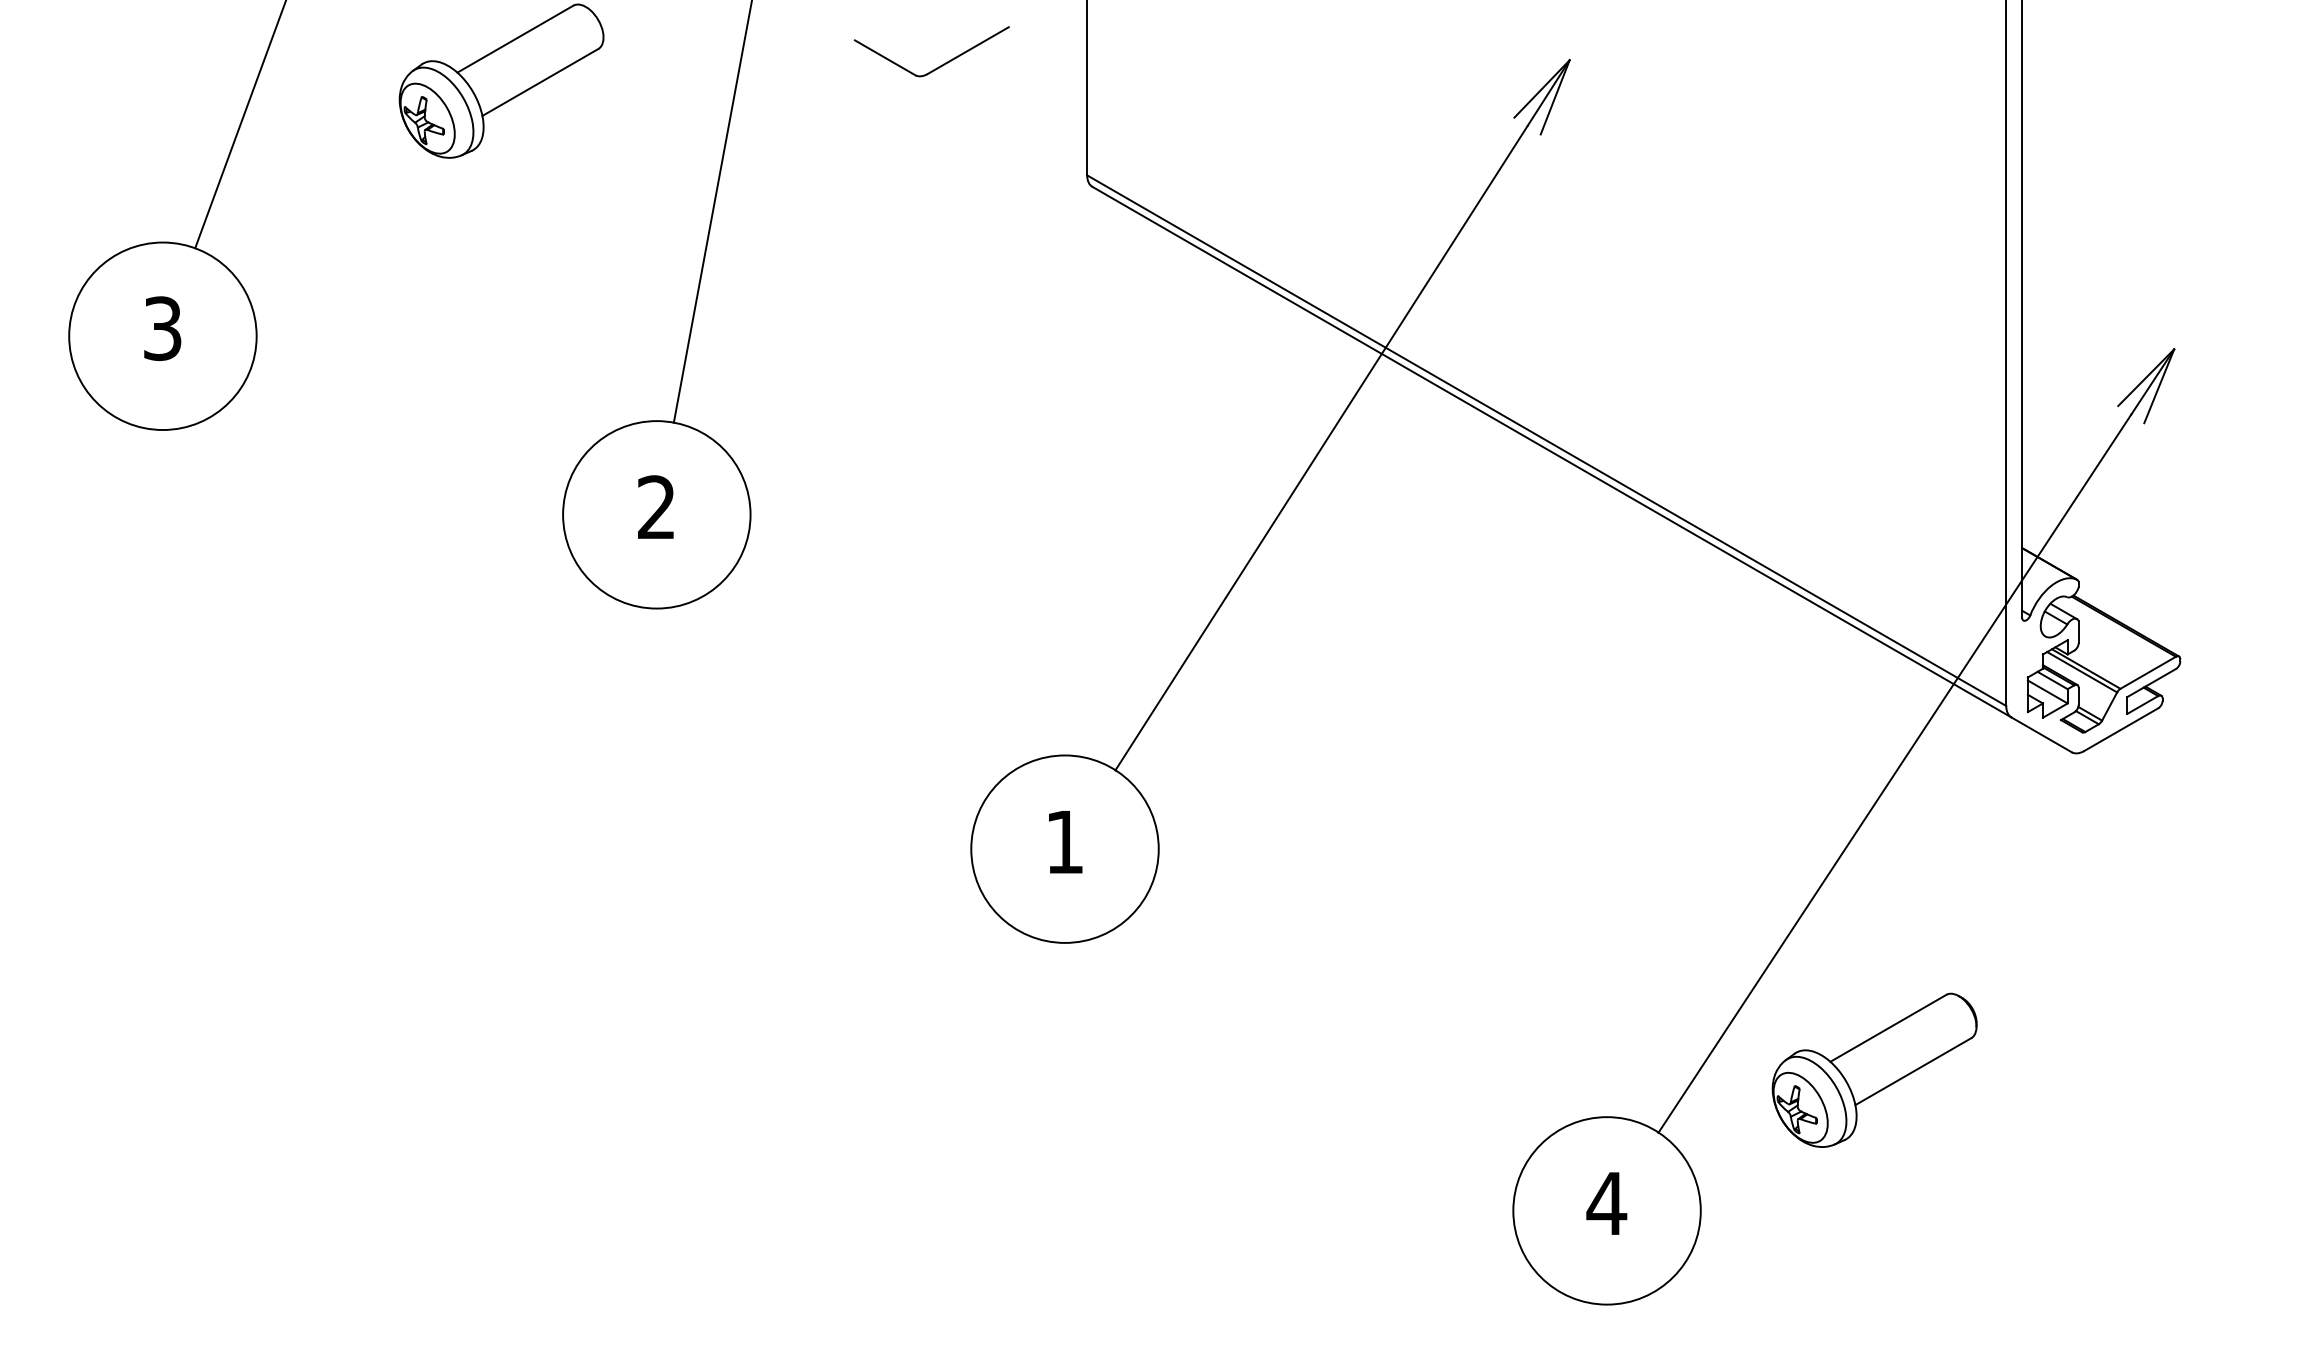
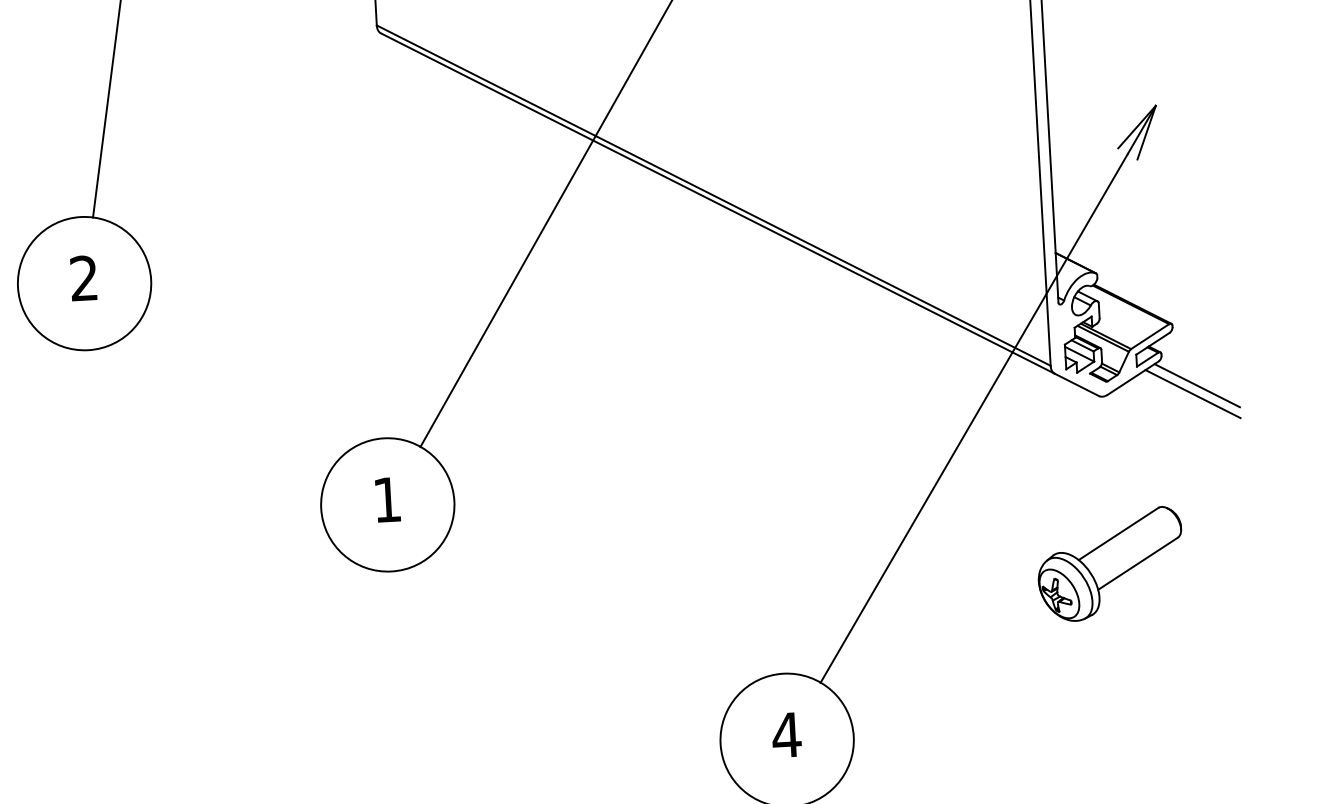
line: (2210, 744) -> (1197, 385), added
line: (2203, 756) -> (1192, 393), added
part: (1874, 1069) -> (1110, 563), moved

